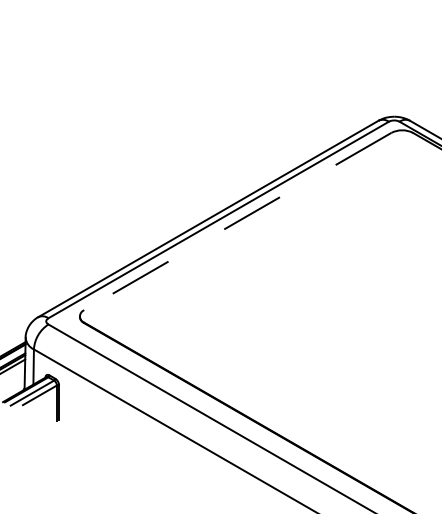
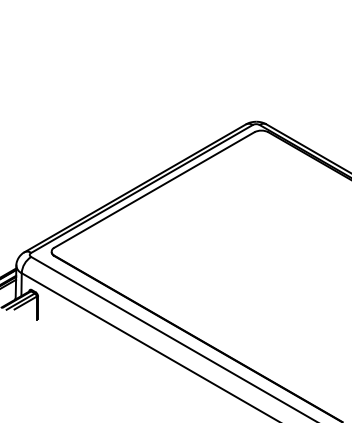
line: (237, 222) -> (154, 190), dashed -> solid

